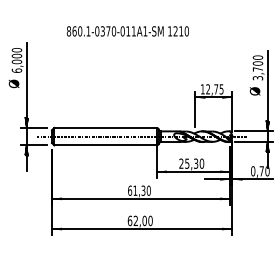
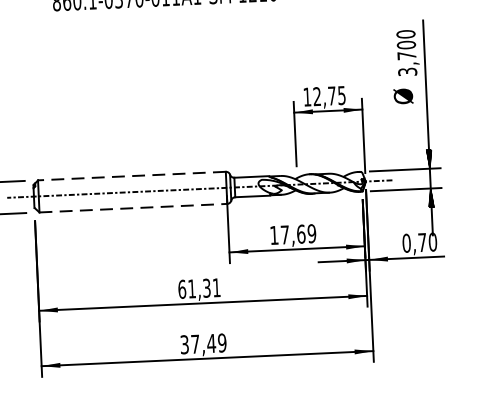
line: (105, 127) -> (131, 175), solid -> dashed
line: (106, 145) -> (135, 208), solid -> dashed
text: (191, 163) -> (292, 234), 25,30 -> 17,69
text: (148, 190) -> (216, 287), 61,30 -> 61,31
text: (139, 220) -> (202, 343), 62,00 -> 37,49

